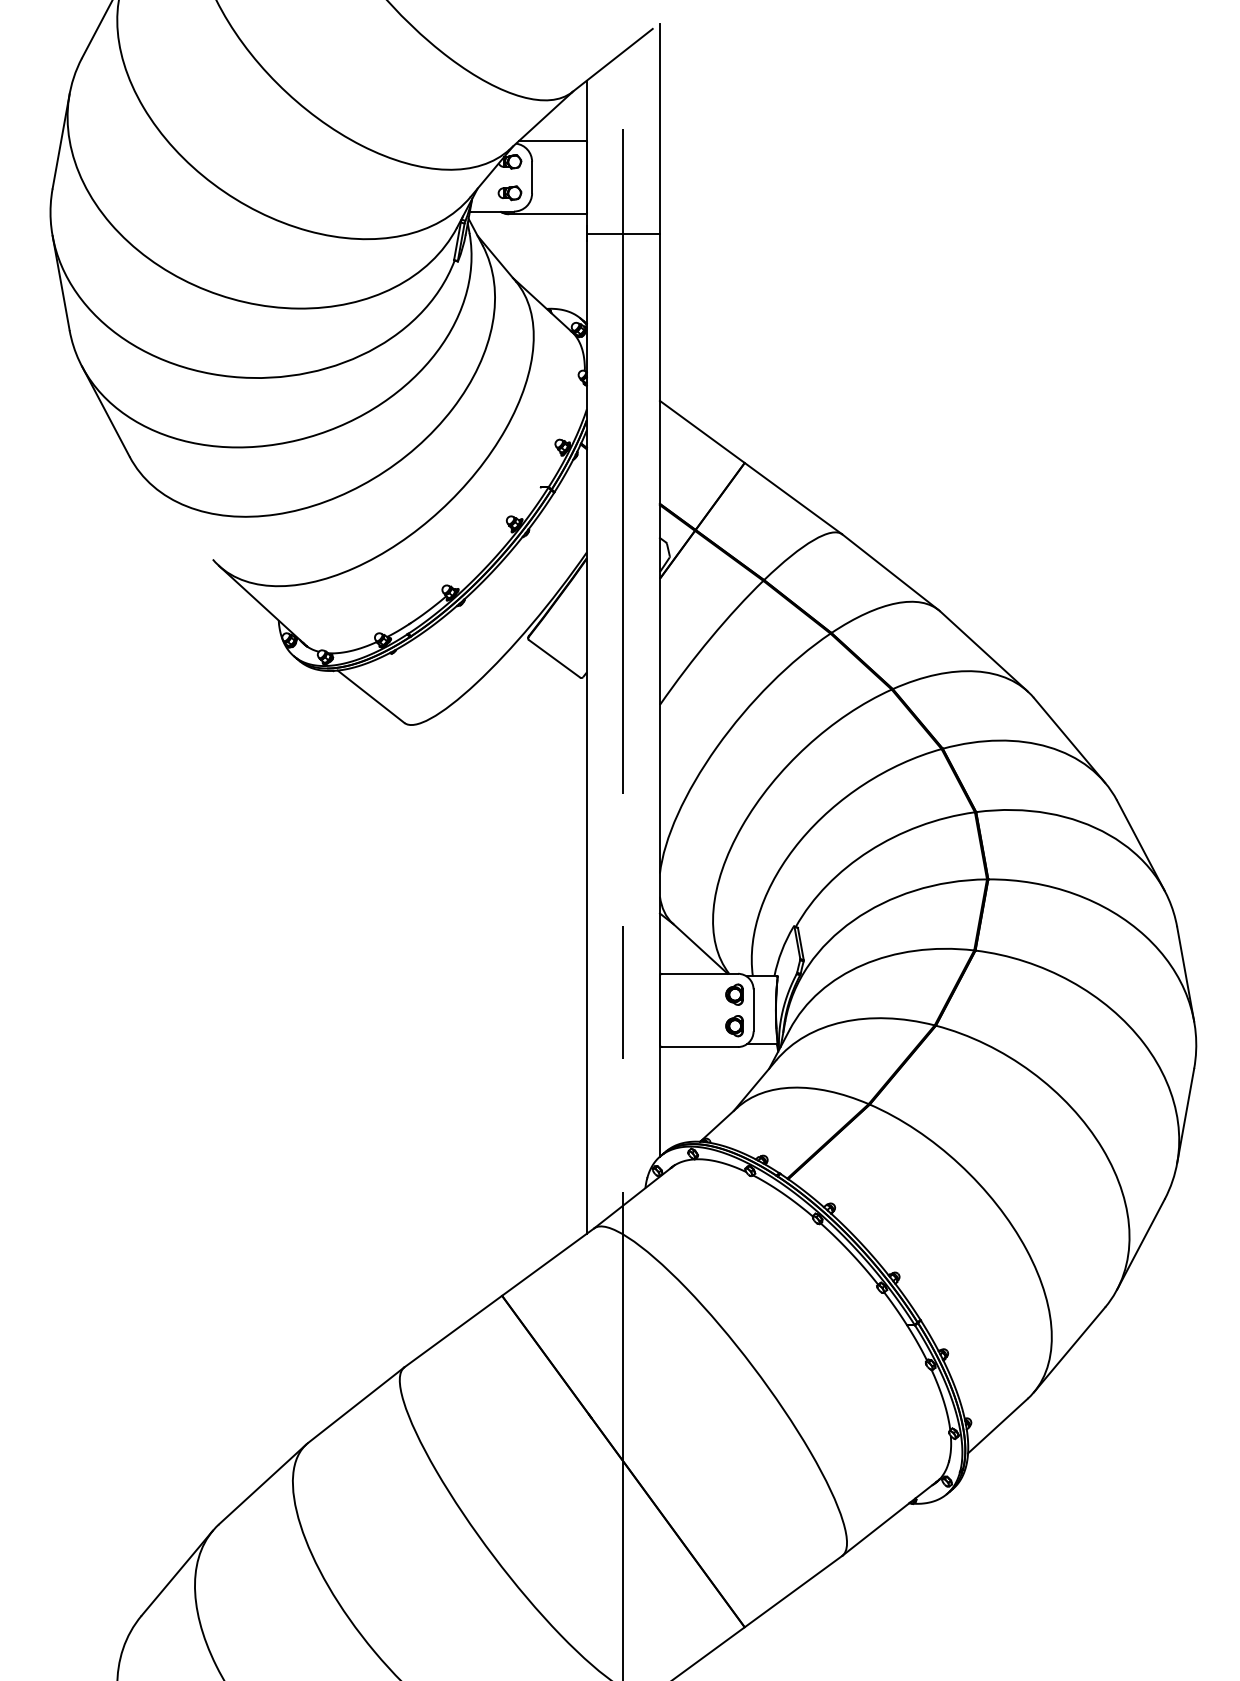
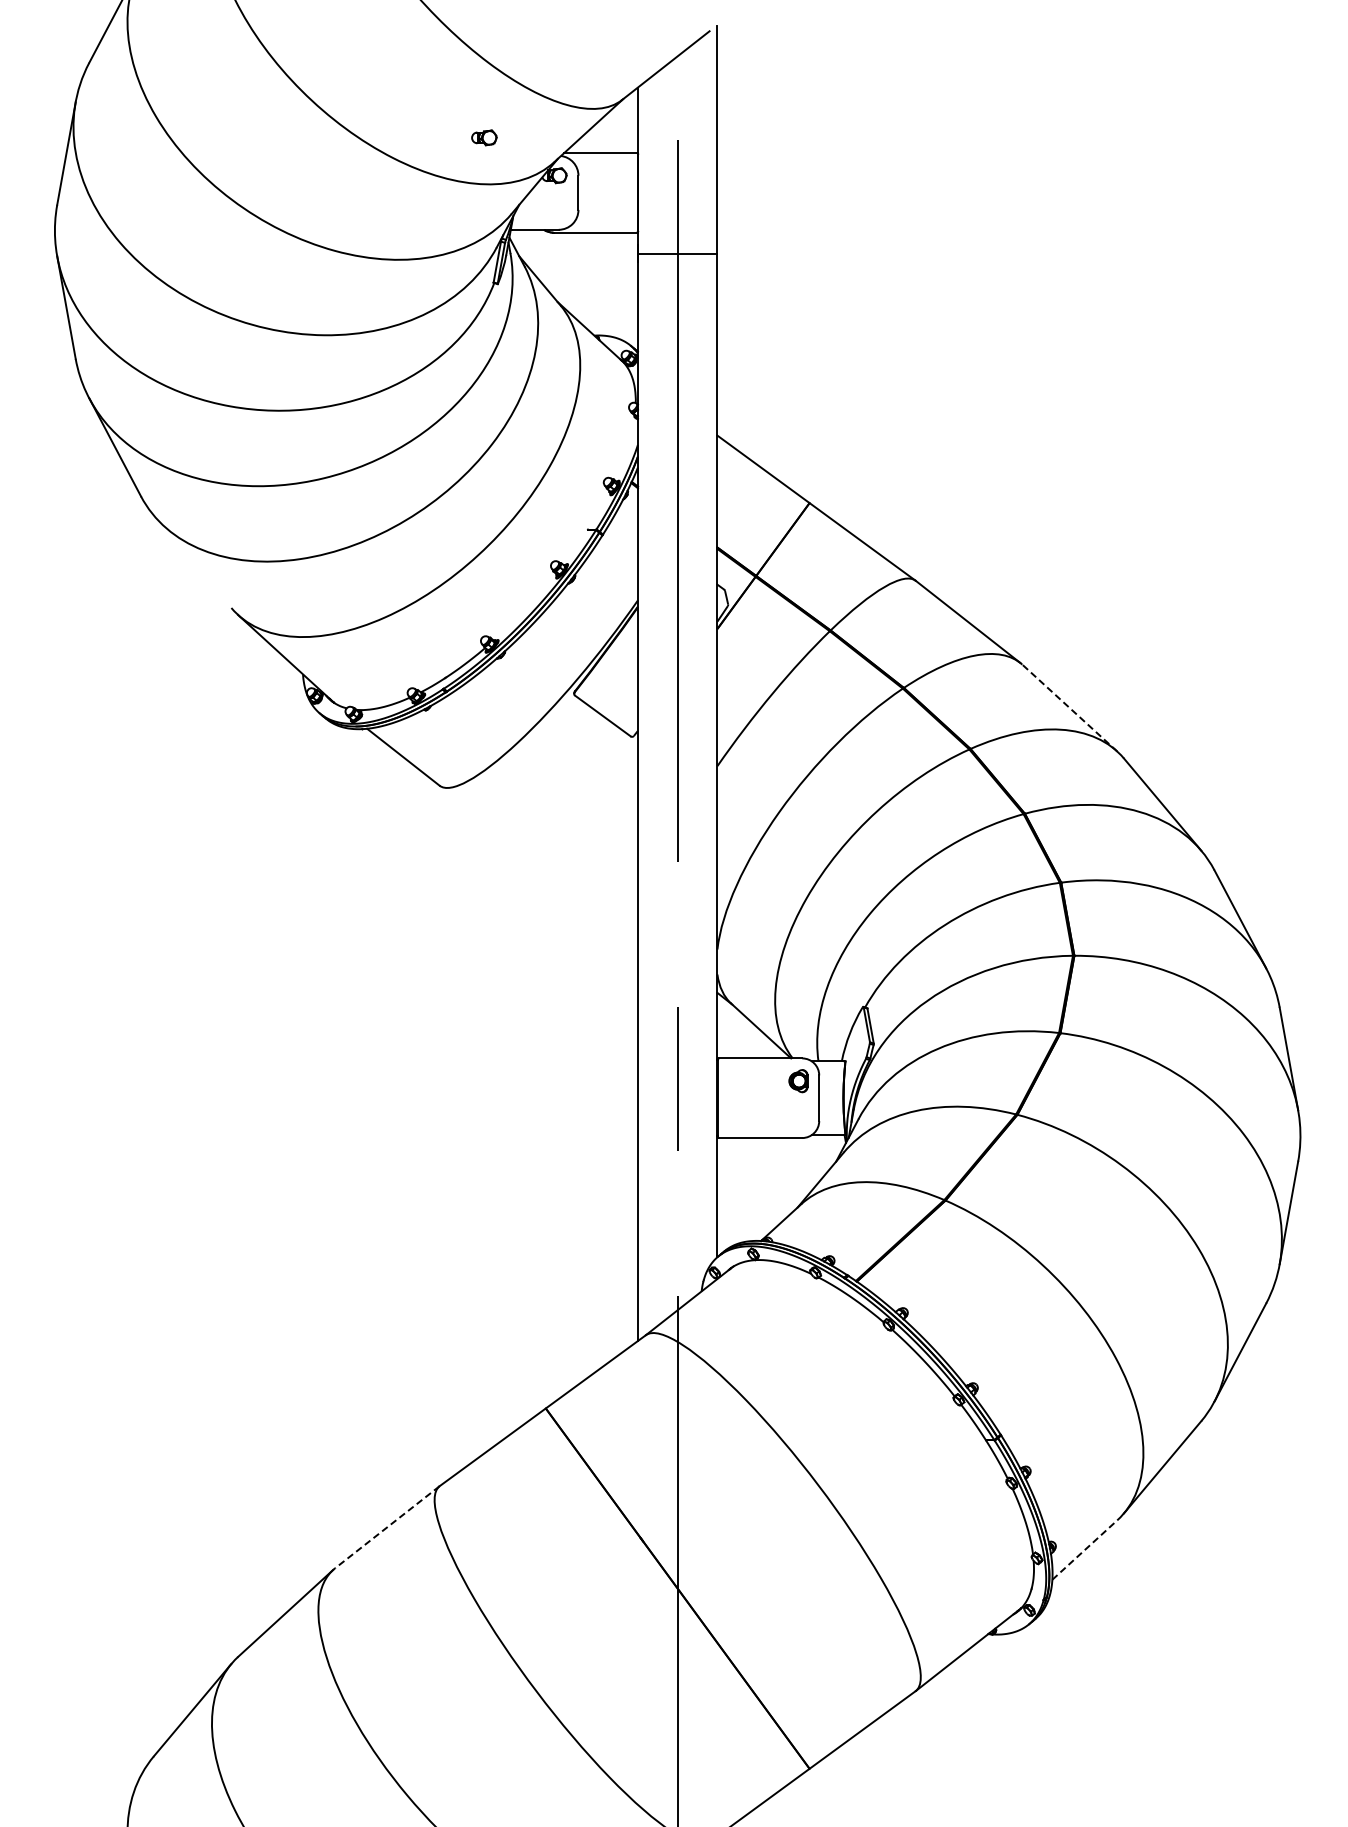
part: (510, 192) -> (484, 137), moved
line: (983, 651) -> (1069, 707), solid -> dashed
part: (734, 1026) -> (798, 1115), removed
line: (355, 1405) -> (386, 1527), solid -> dashed
line: (998, 1425) -> (1085, 1549), solid -> dashed

